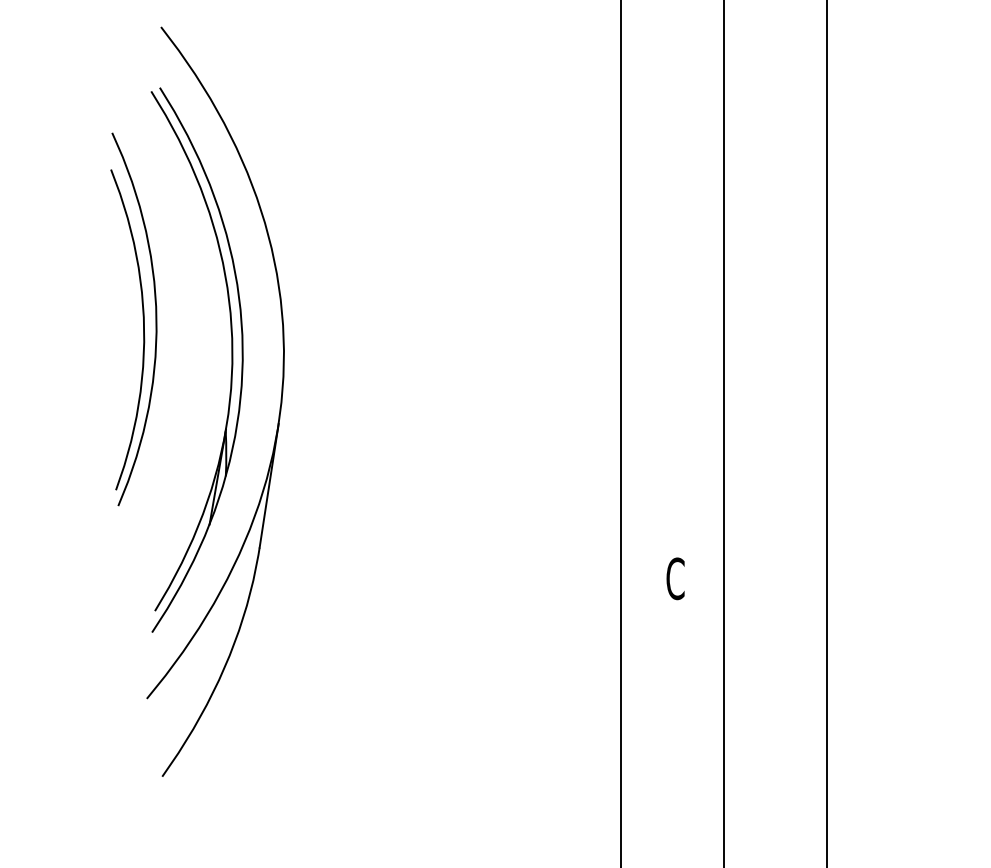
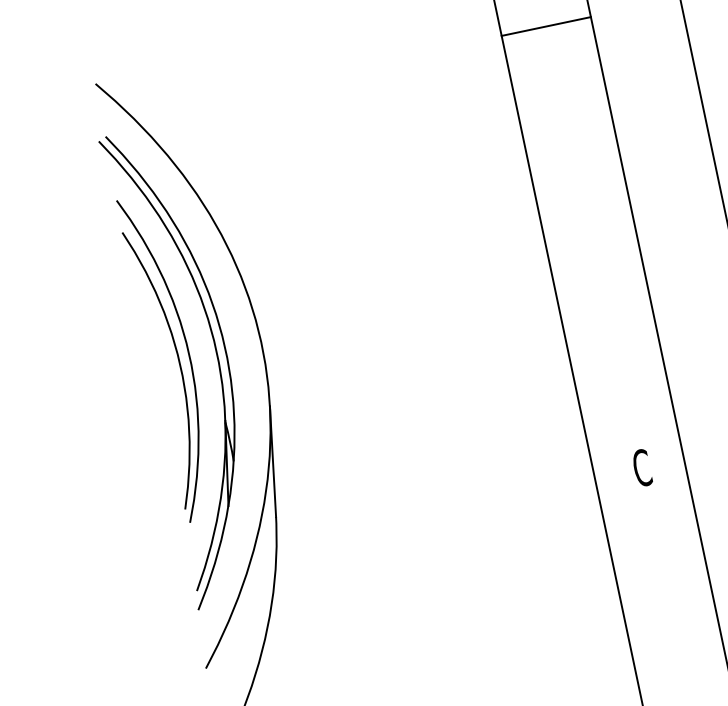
line: (671, 68) -> (545, 26), added
part: (142, 316) -> (176, 354), moved

